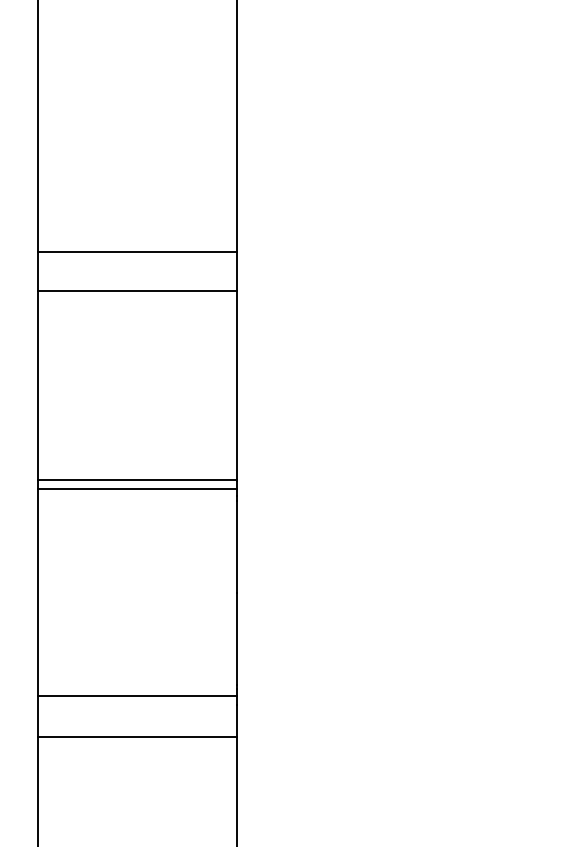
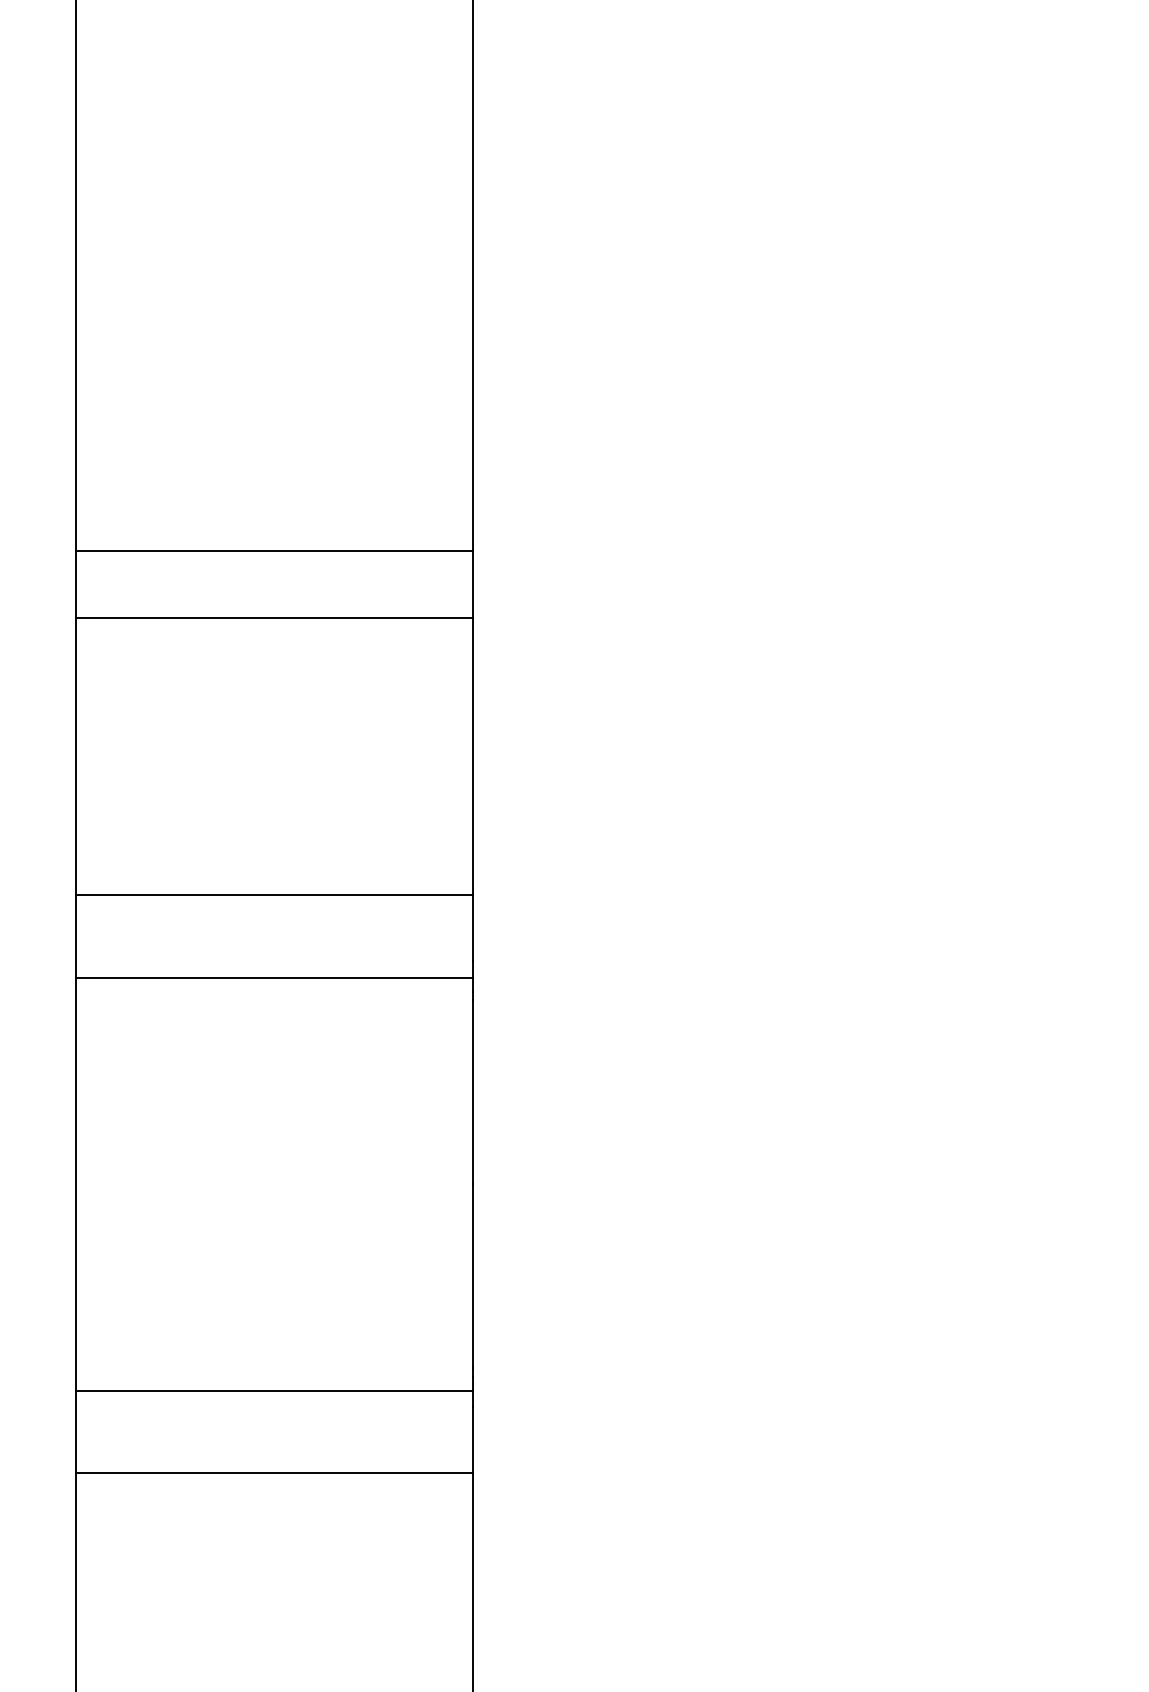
line: (136, 251) -> (272, 550), moved
line: (136, 290) -> (272, 618), moved
line: (136, 480) -> (272, 895), moved

